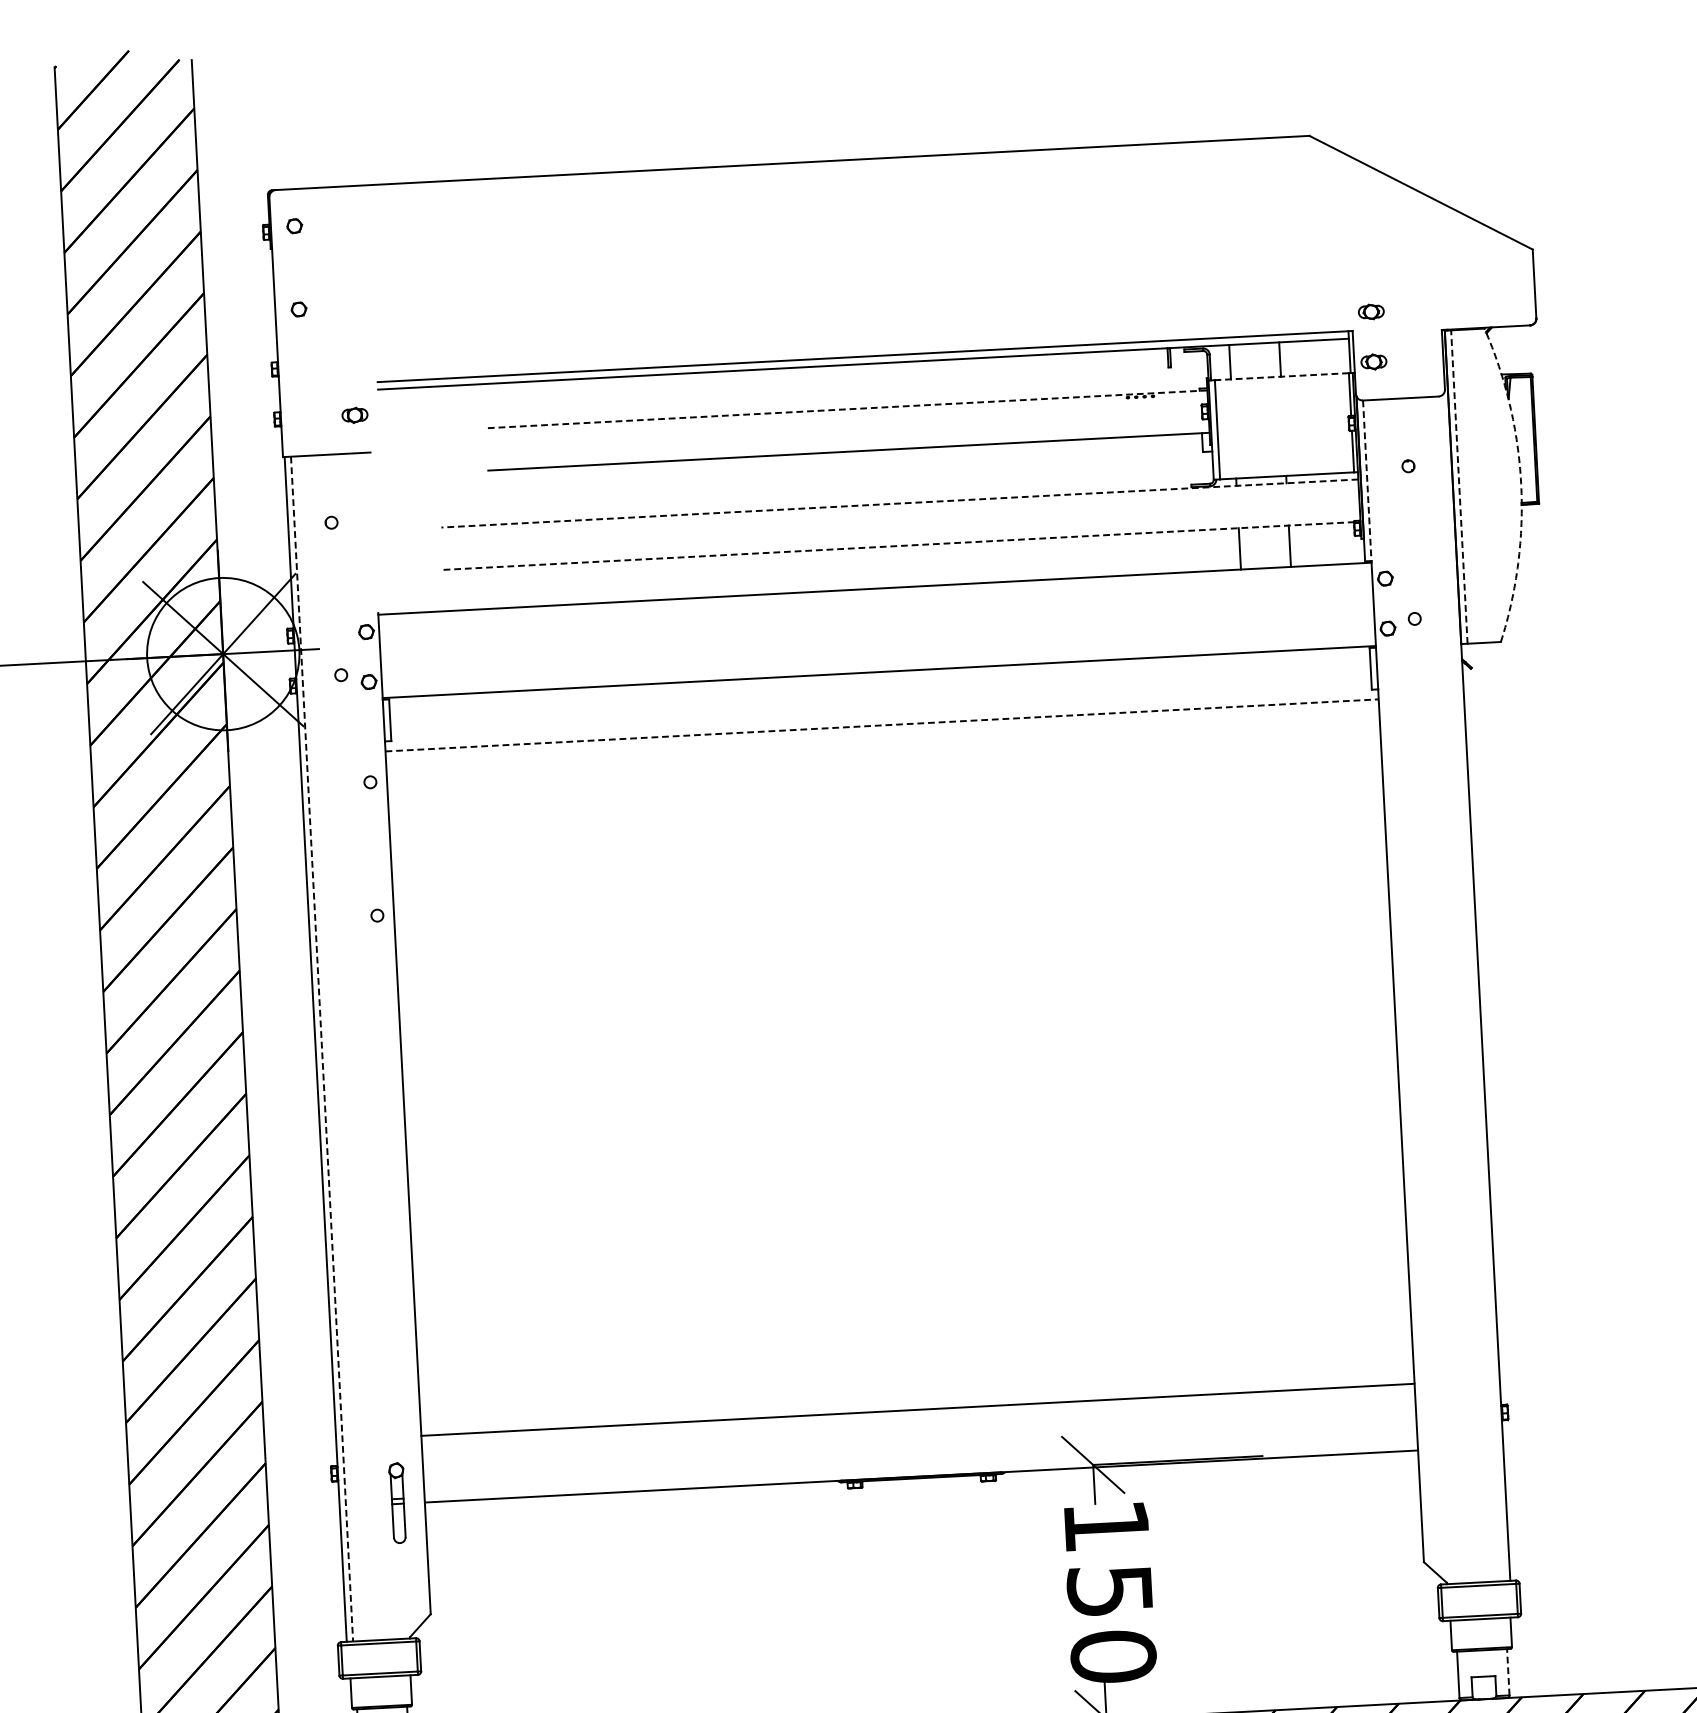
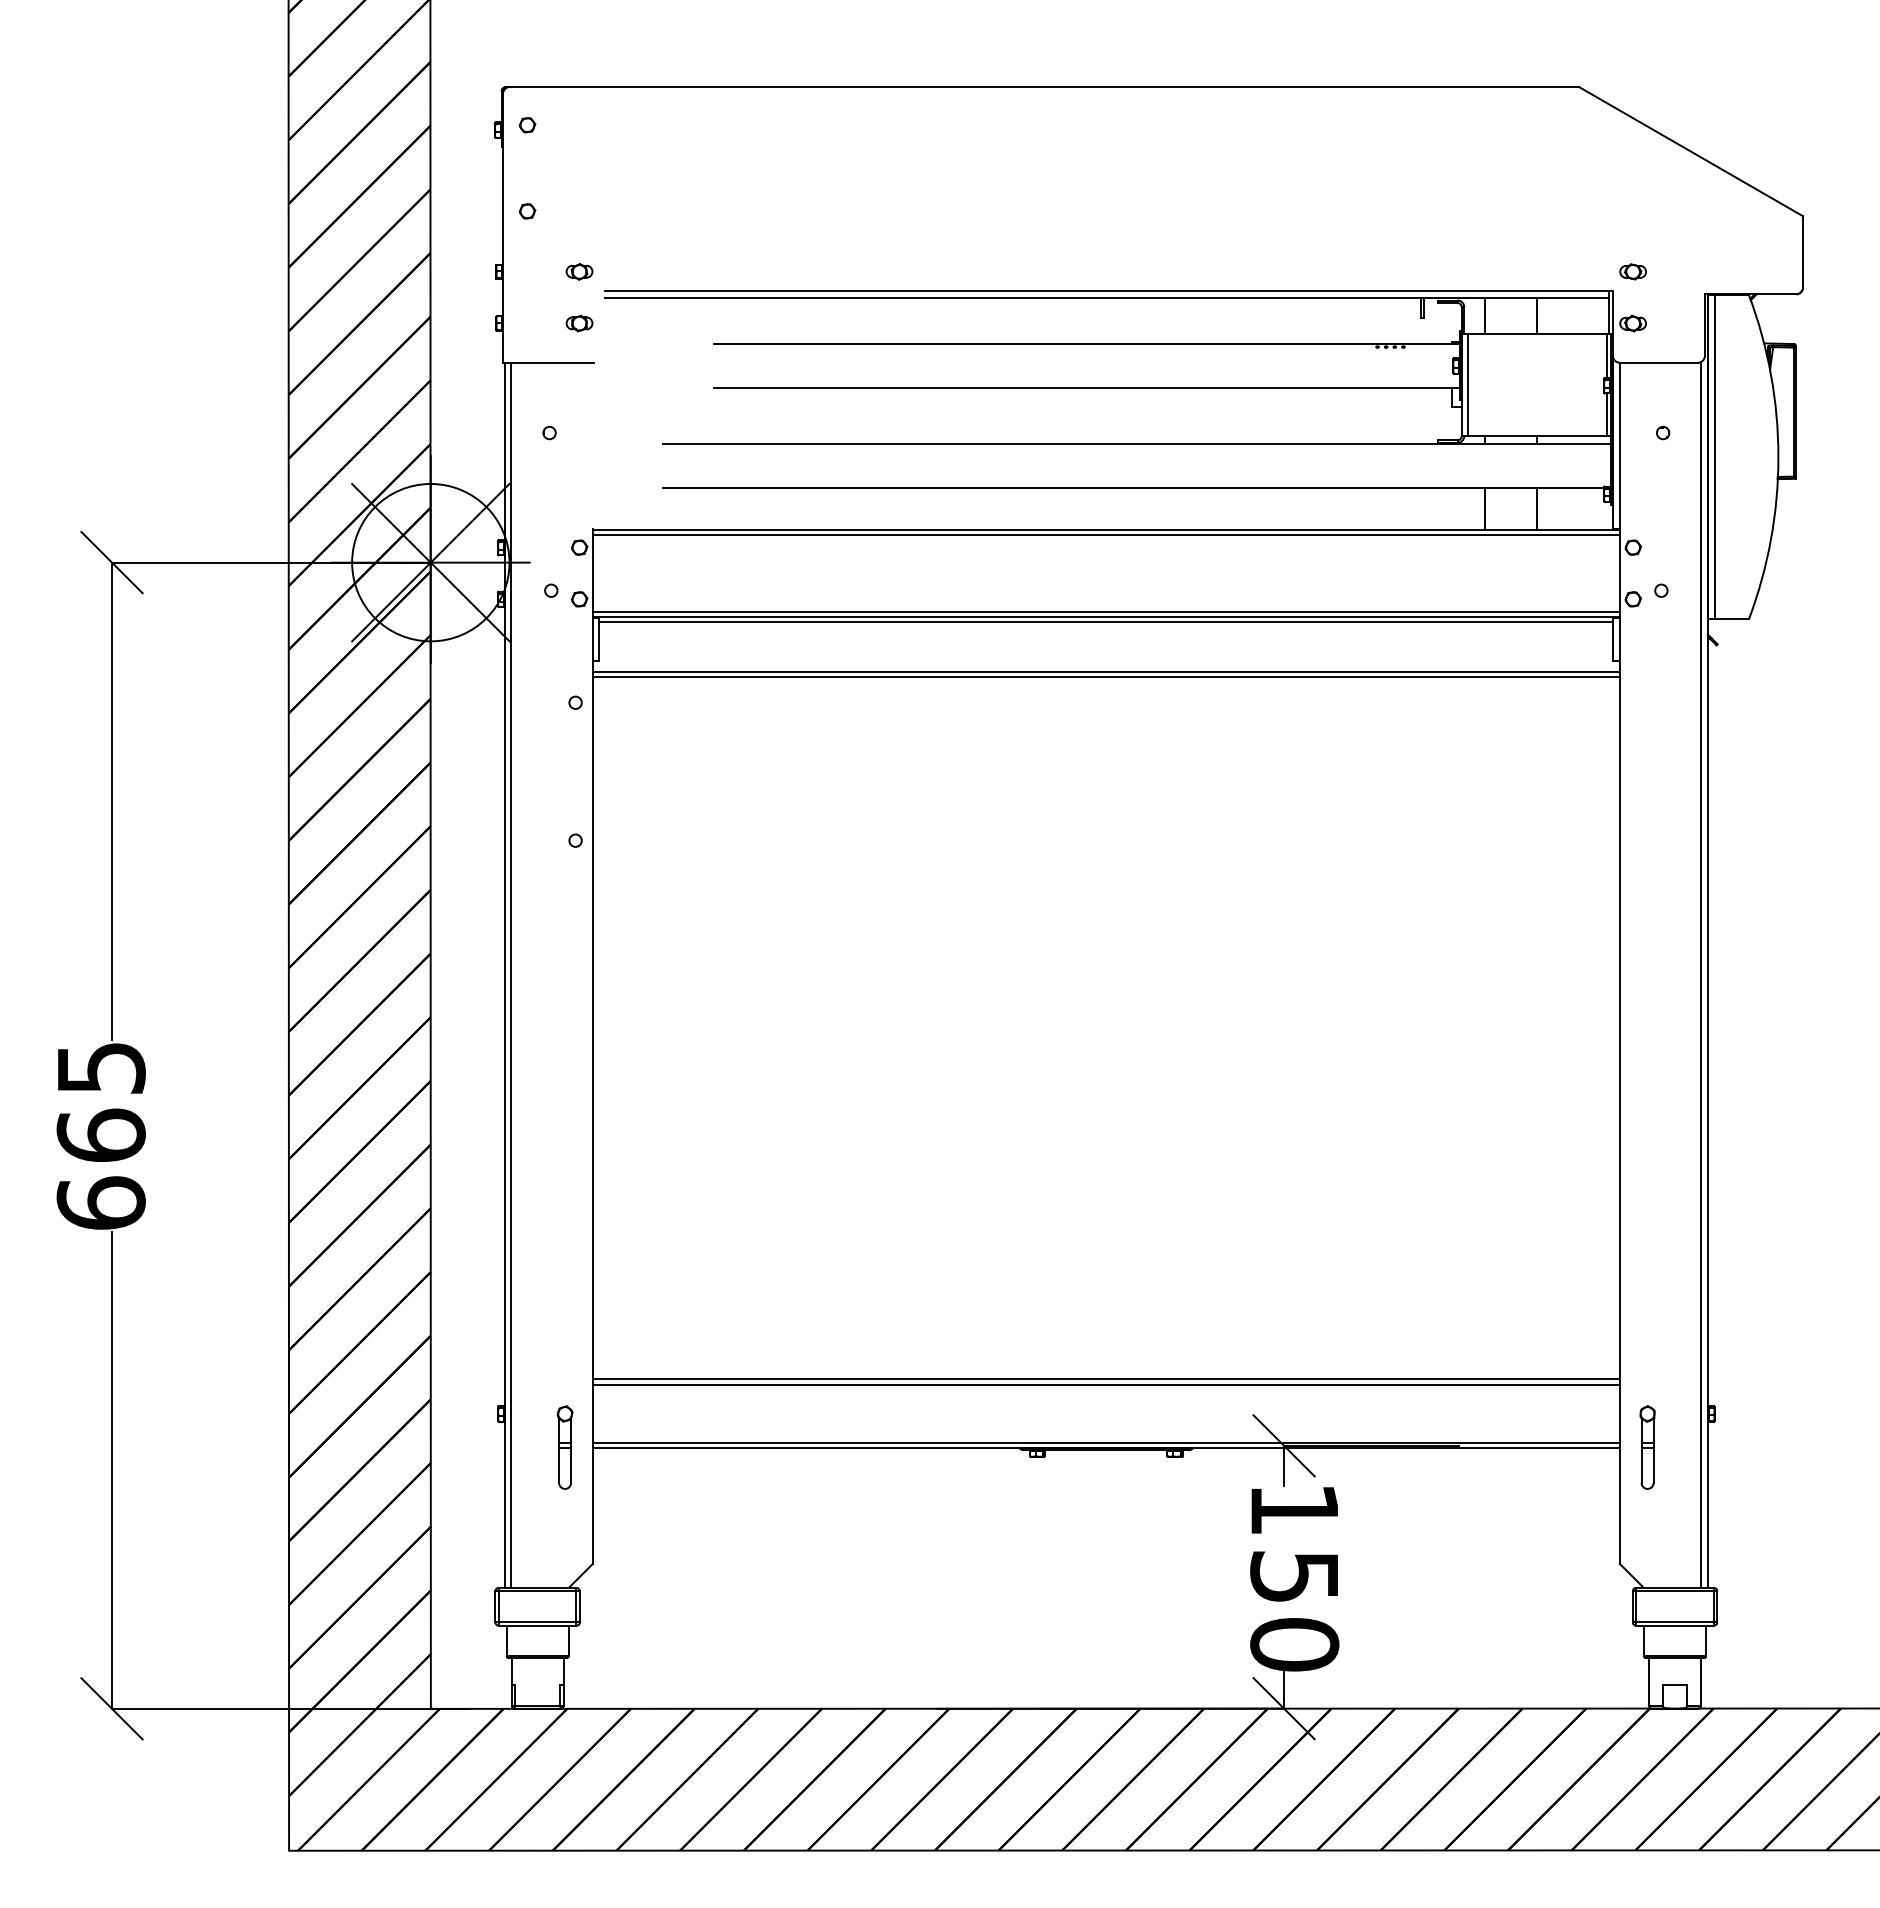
part: (352, 365) -> (579, 271), added
line: (1280, 376) -> (1536, 333), dashed -> solid
line: (846, 408) -> (1086, 343), dashed -> solid
line: (1366, 480) -> (1619, 445), dashed -> solid
arc: (1521, 484) -> (1778, 457), dashed -> solid
line: (1459, 486) -> (1714, 456), dashed -> solid
line: (899, 503) -> (1136, 443), dashed -> solid
line: (899, 545) -> (1133, 487), dashed -> solid
line: (874, 592) -> (1105, 534), added
line: (878, 668) -> (1105, 612), added
line: (879, 676) -> (1106, 621), added
line: (882, 725) -> (1106, 671), dashed -> solid
line: (881, 730) -> (1105, 676), added
line: (1473, 988) -> (1701, 974), added
line: (322, 1049) -> (511, 975), dashed -> solid
line: (917, 1414) -> (1105, 1384), added
part: (1444, 1448) -> (1647, 1447), added
line: (920, 1471) -> (1105, 1443), added
line: (1507, 1671) -> (1700, 1681), dashed -> solid

